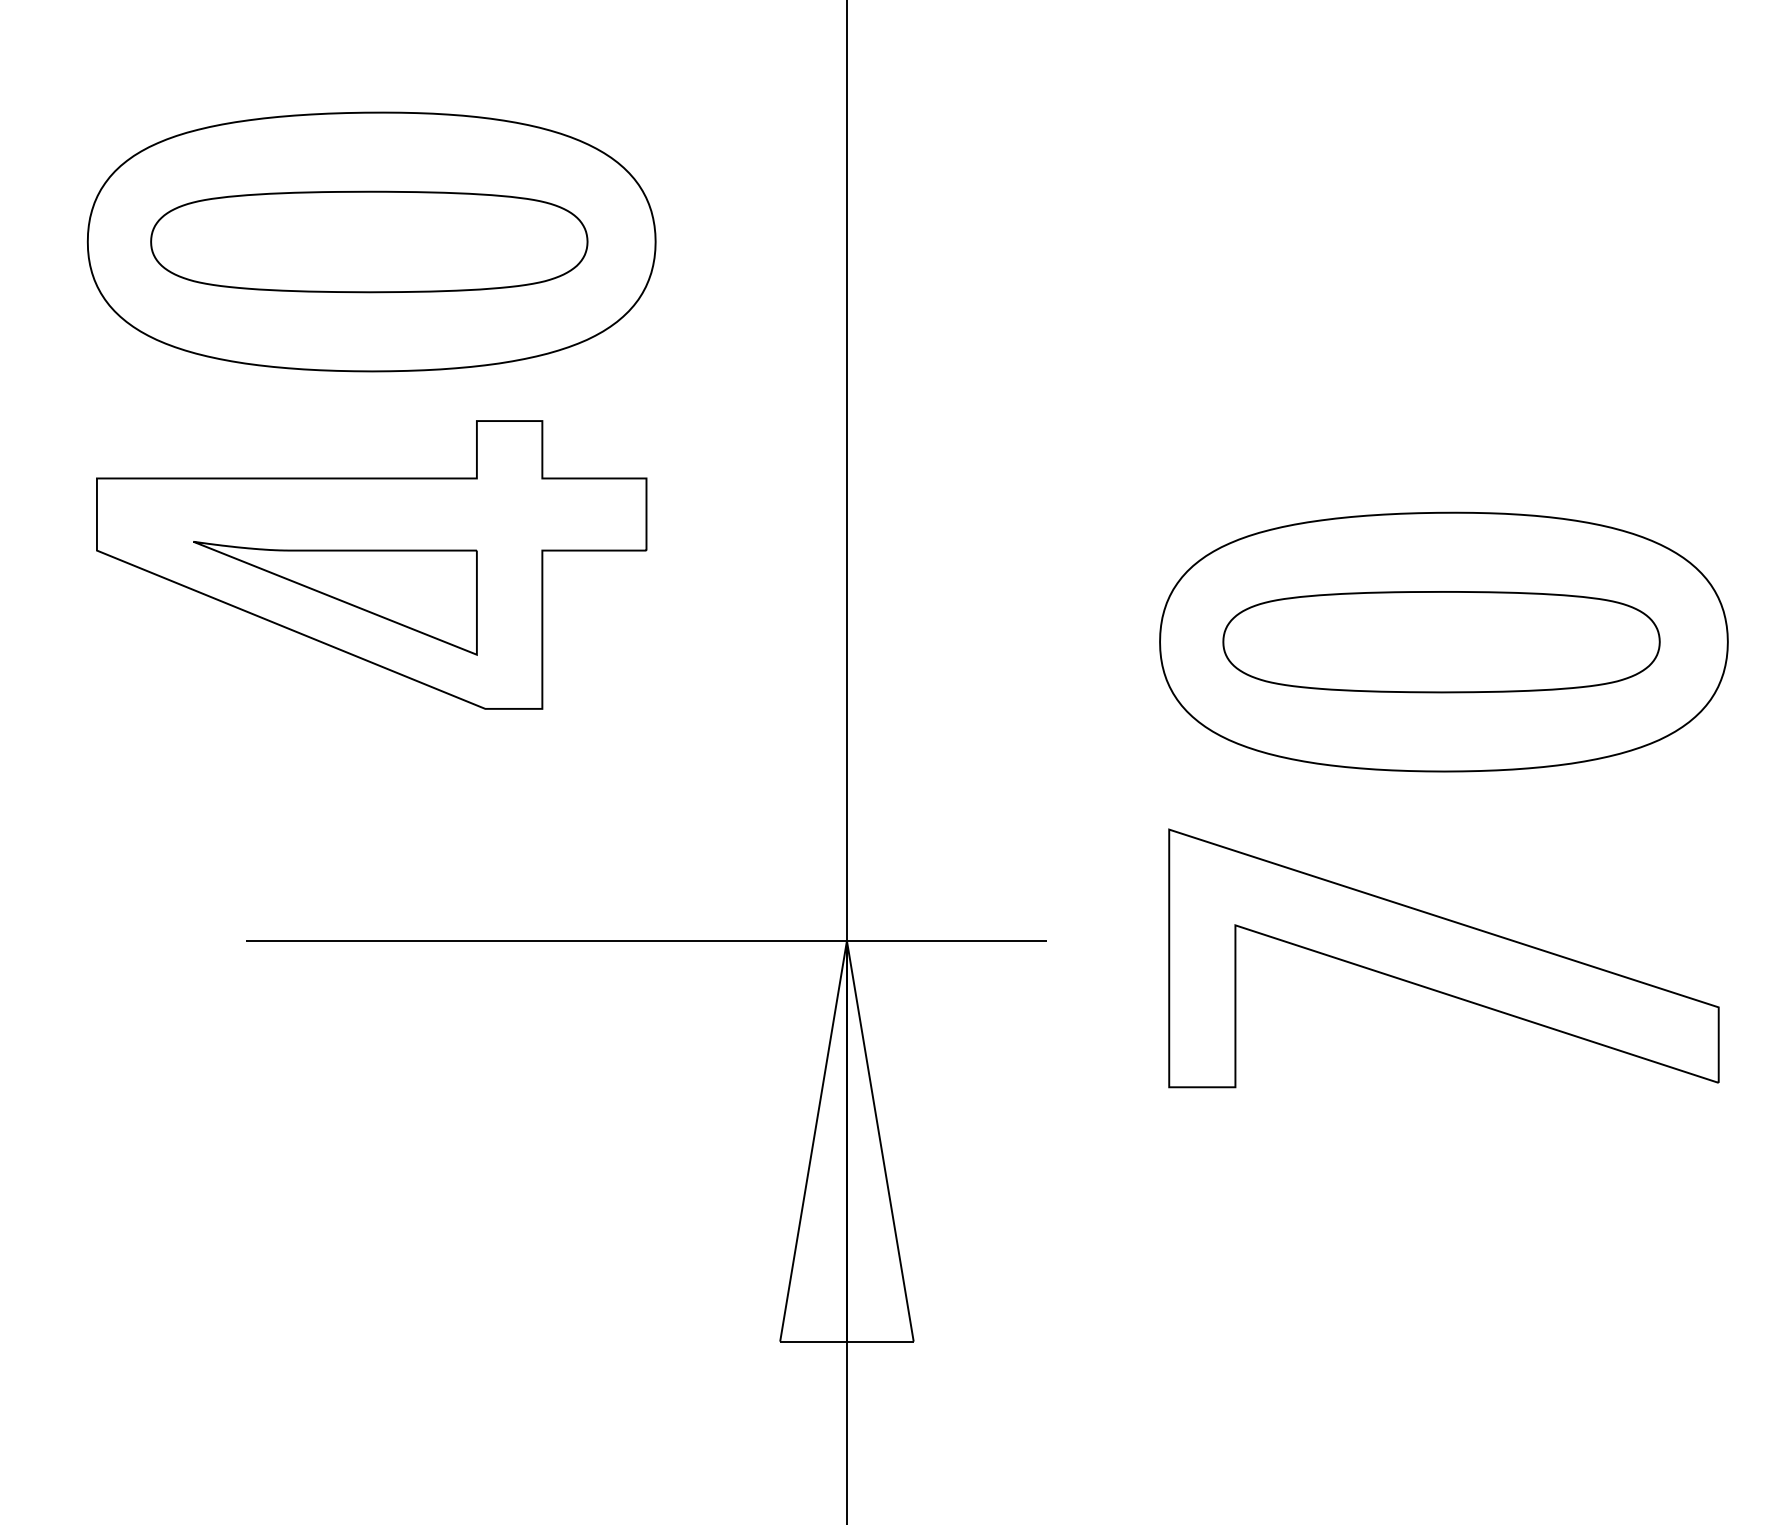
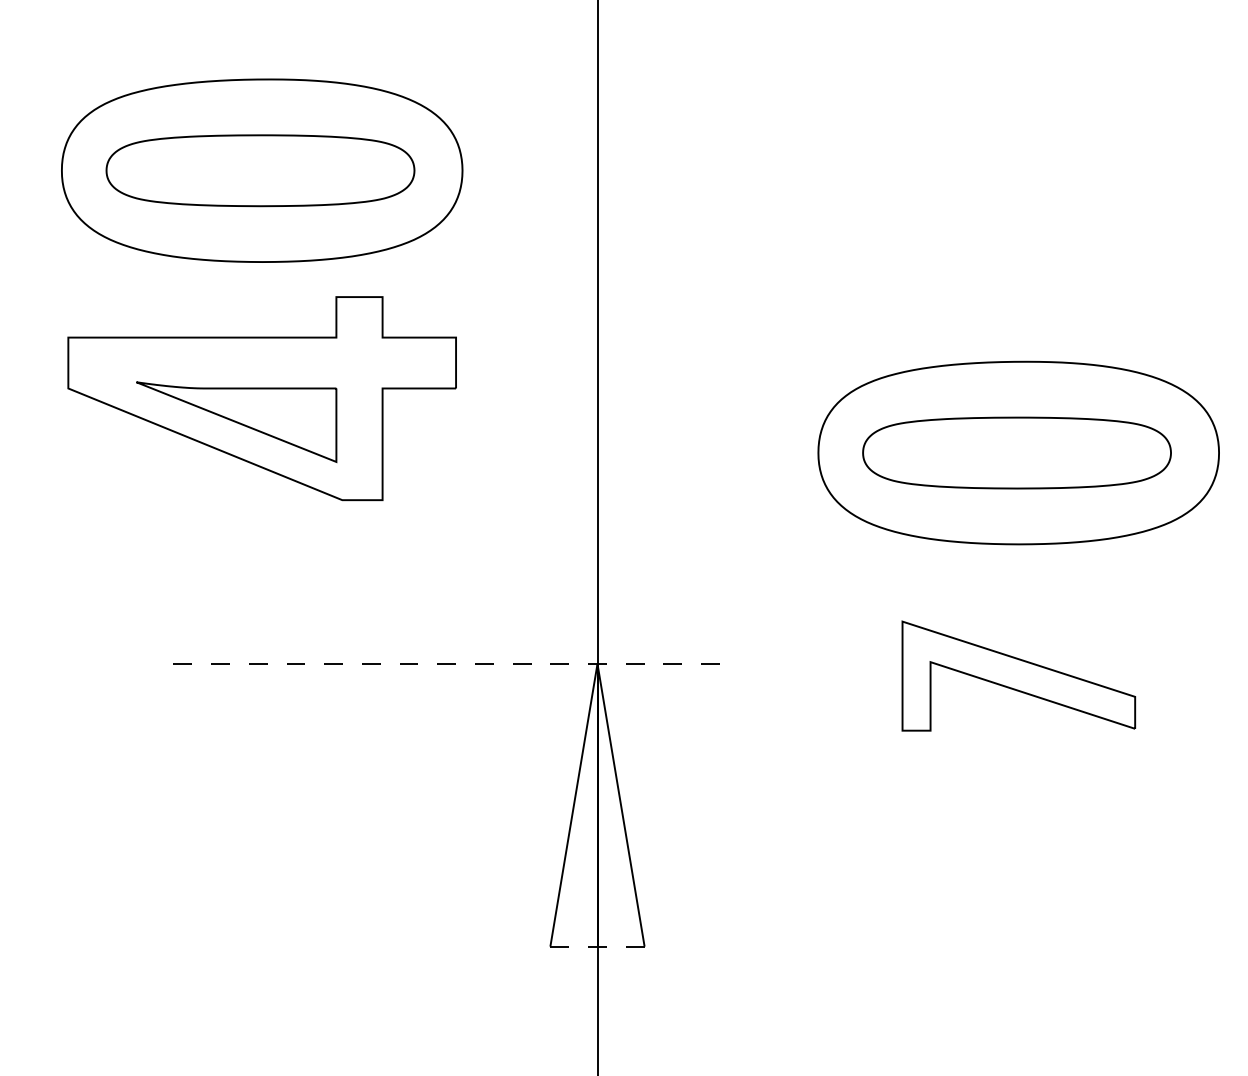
line: (647, 940) -> (456, 663), solid -> dashed
part: (1443, 957) -> (1018, 675), size x0.6
line: (846, 1341) -> (597, 946), solid -> dashed

